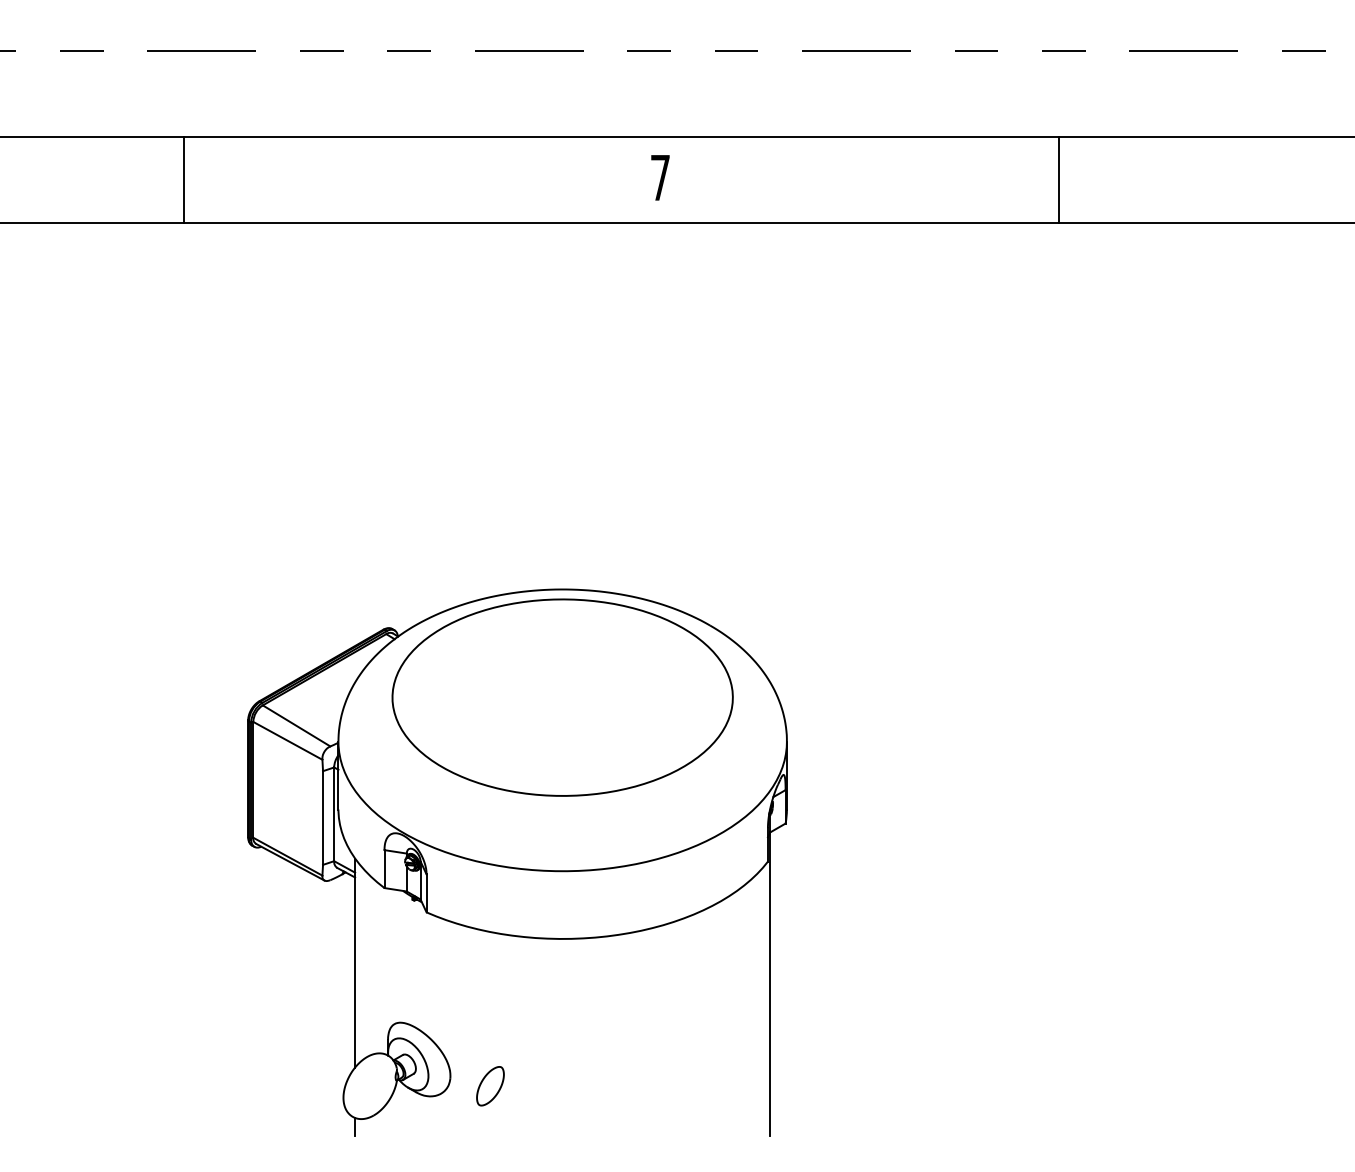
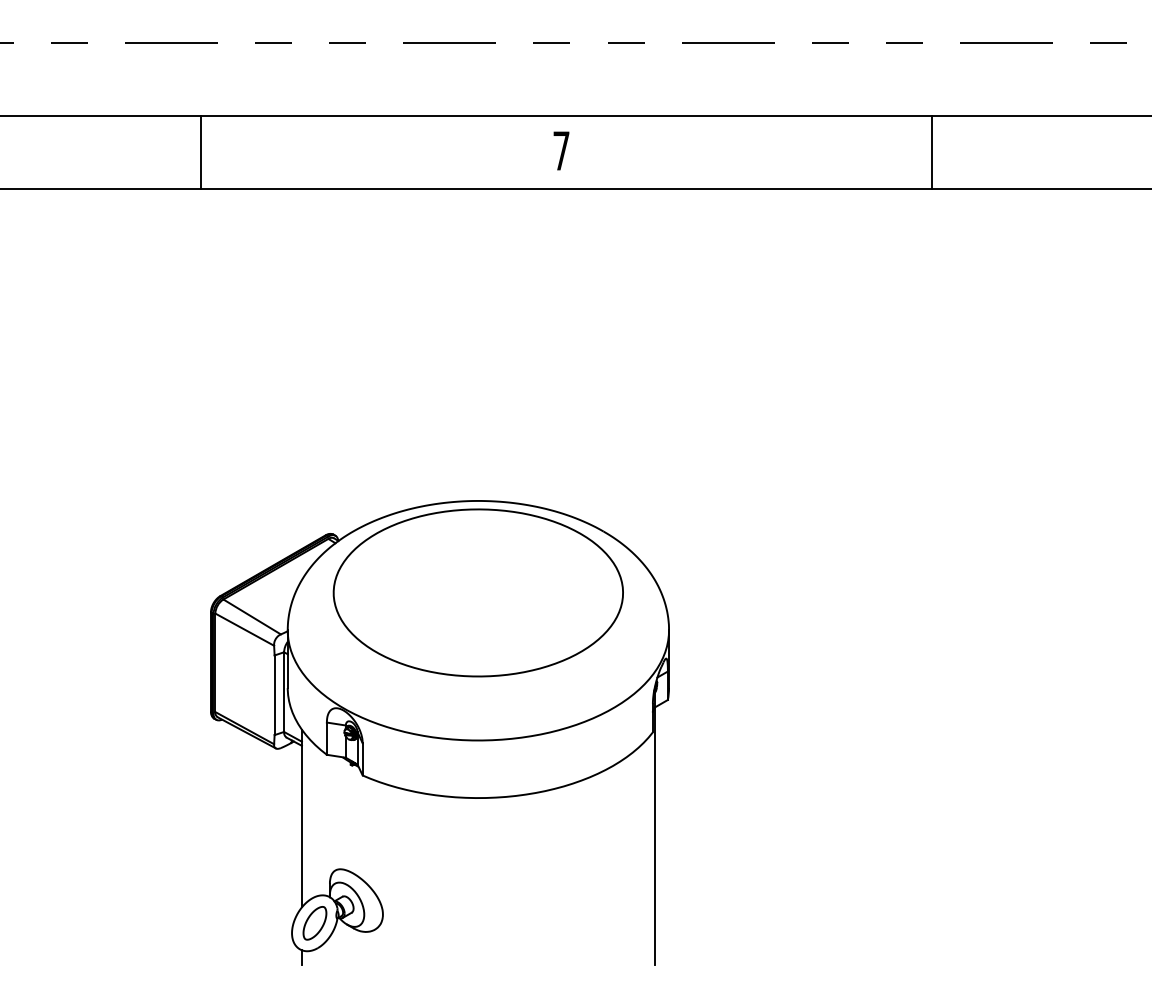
line: (183, 179) -> (201, 152), moved
line: (1058, 179) -> (931, 152), moved
part: (490, 1086) -> (314, 923), moved

